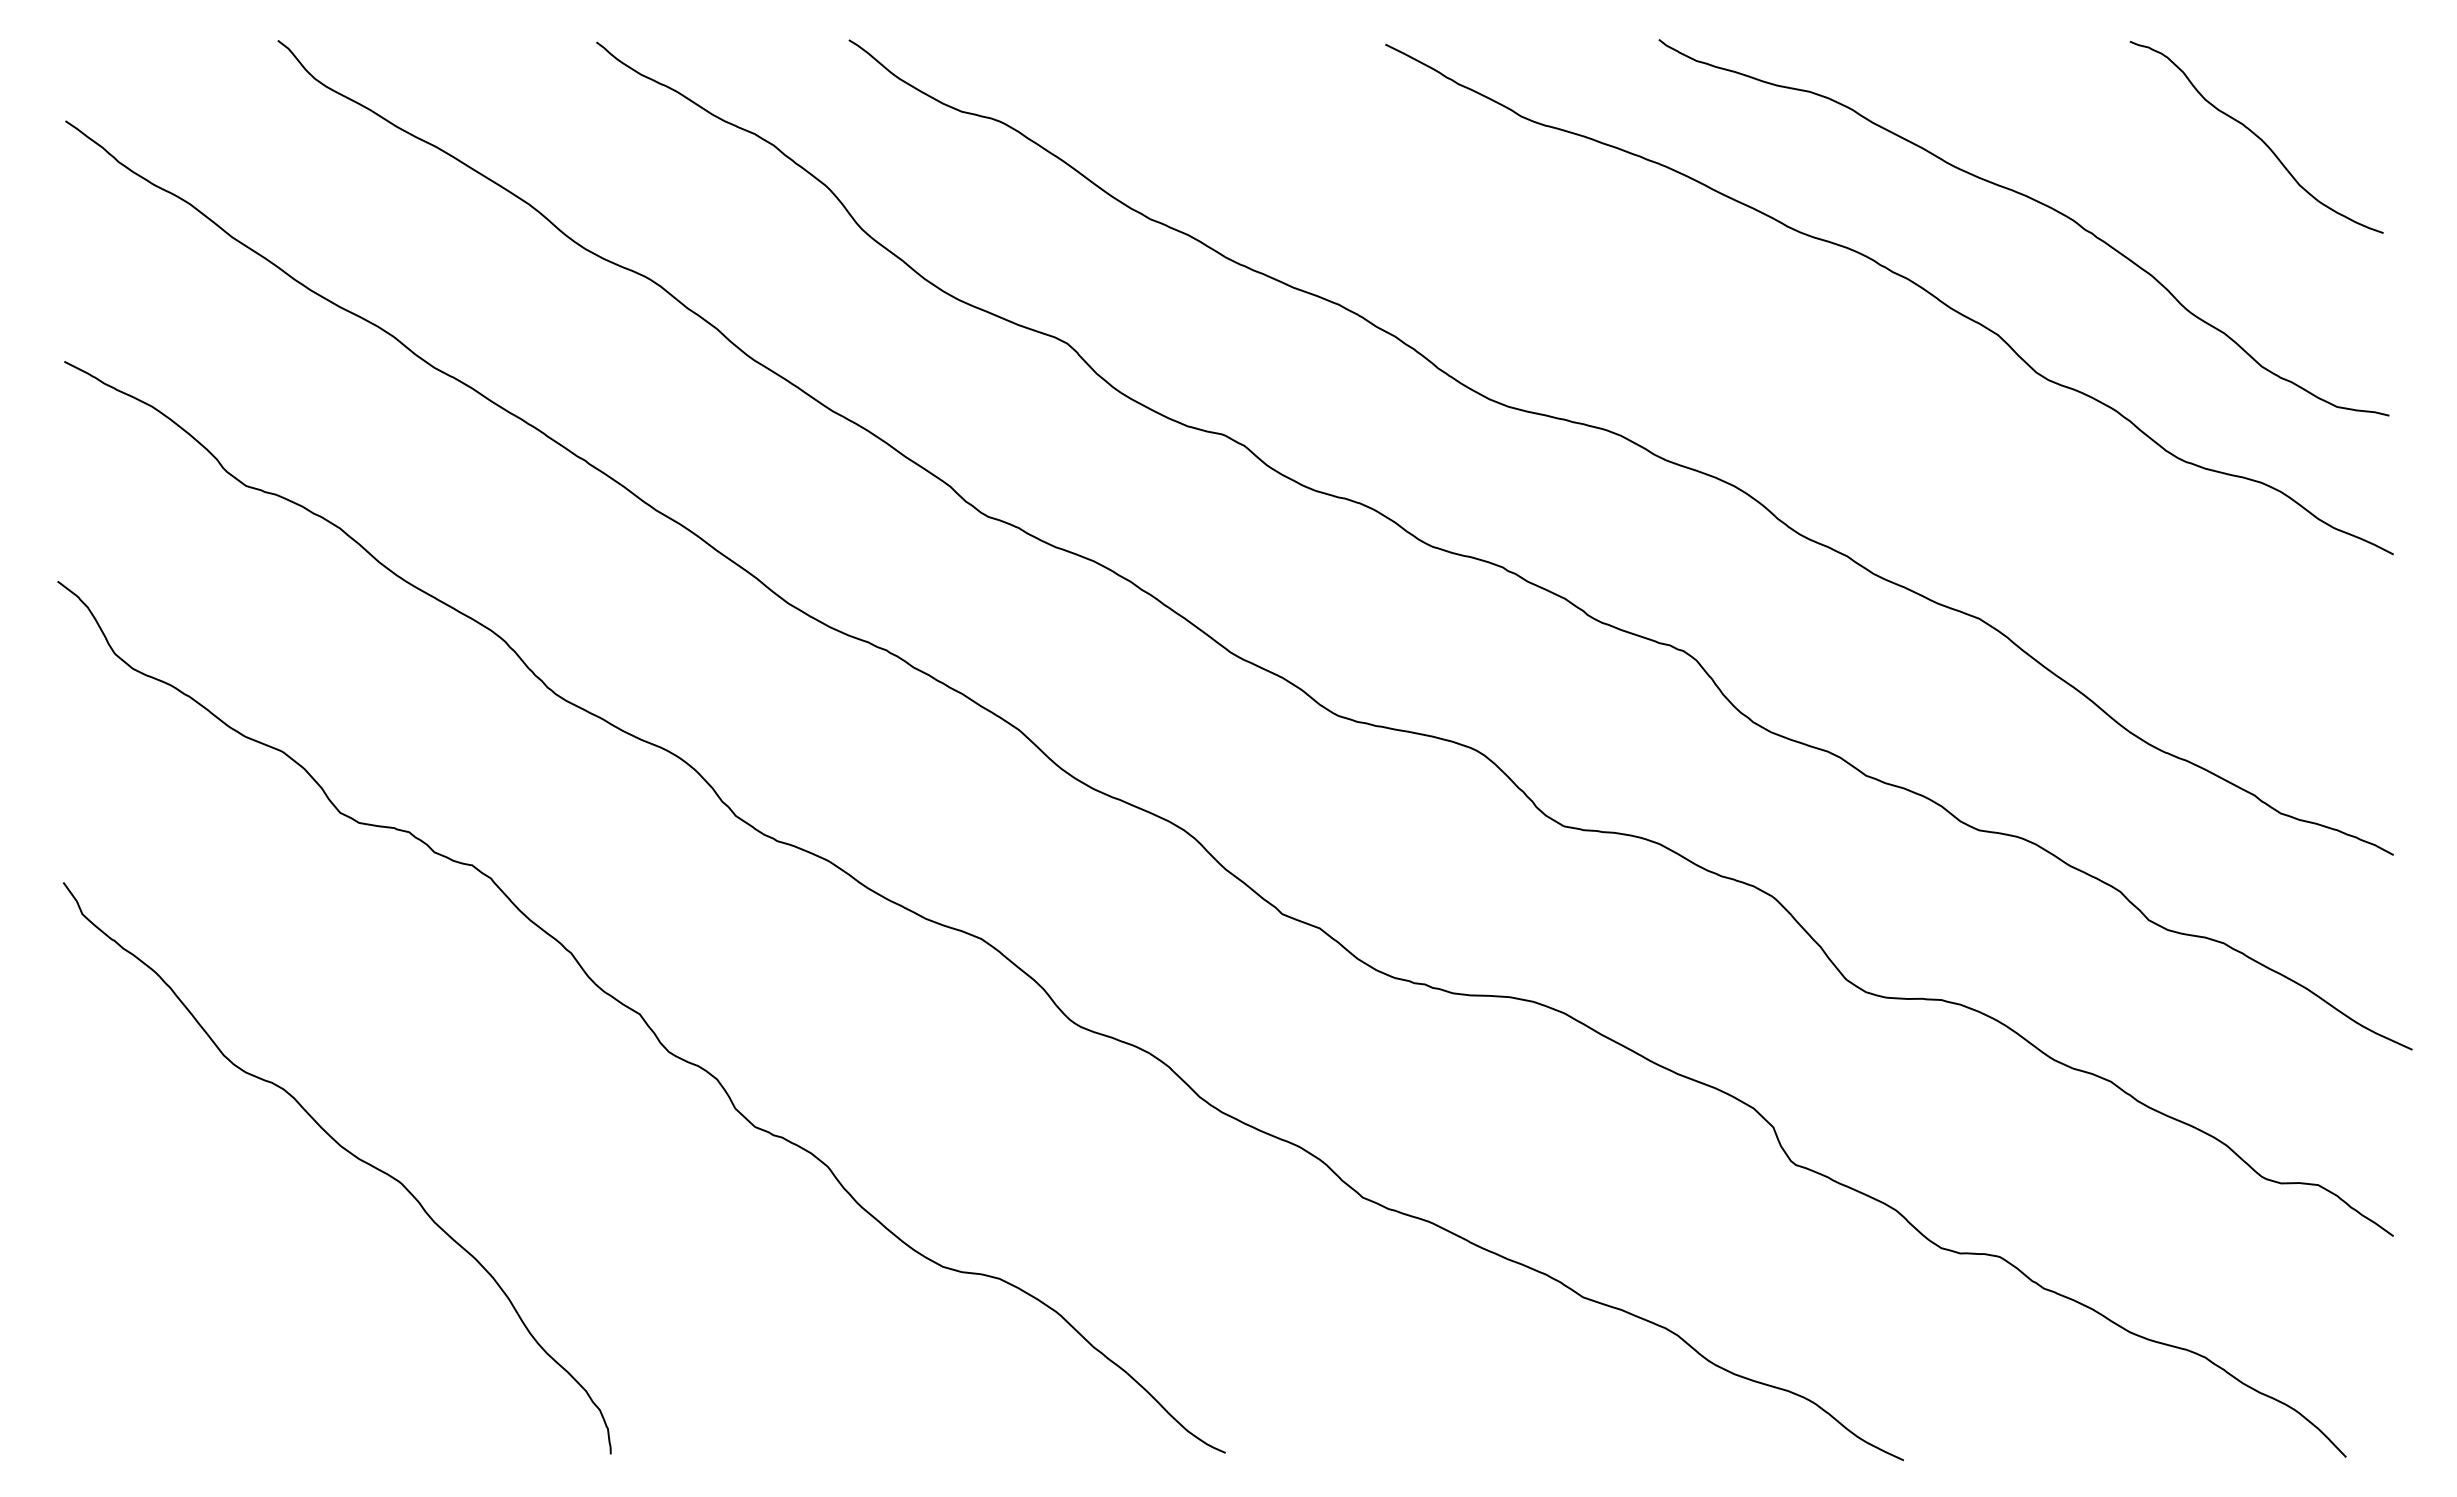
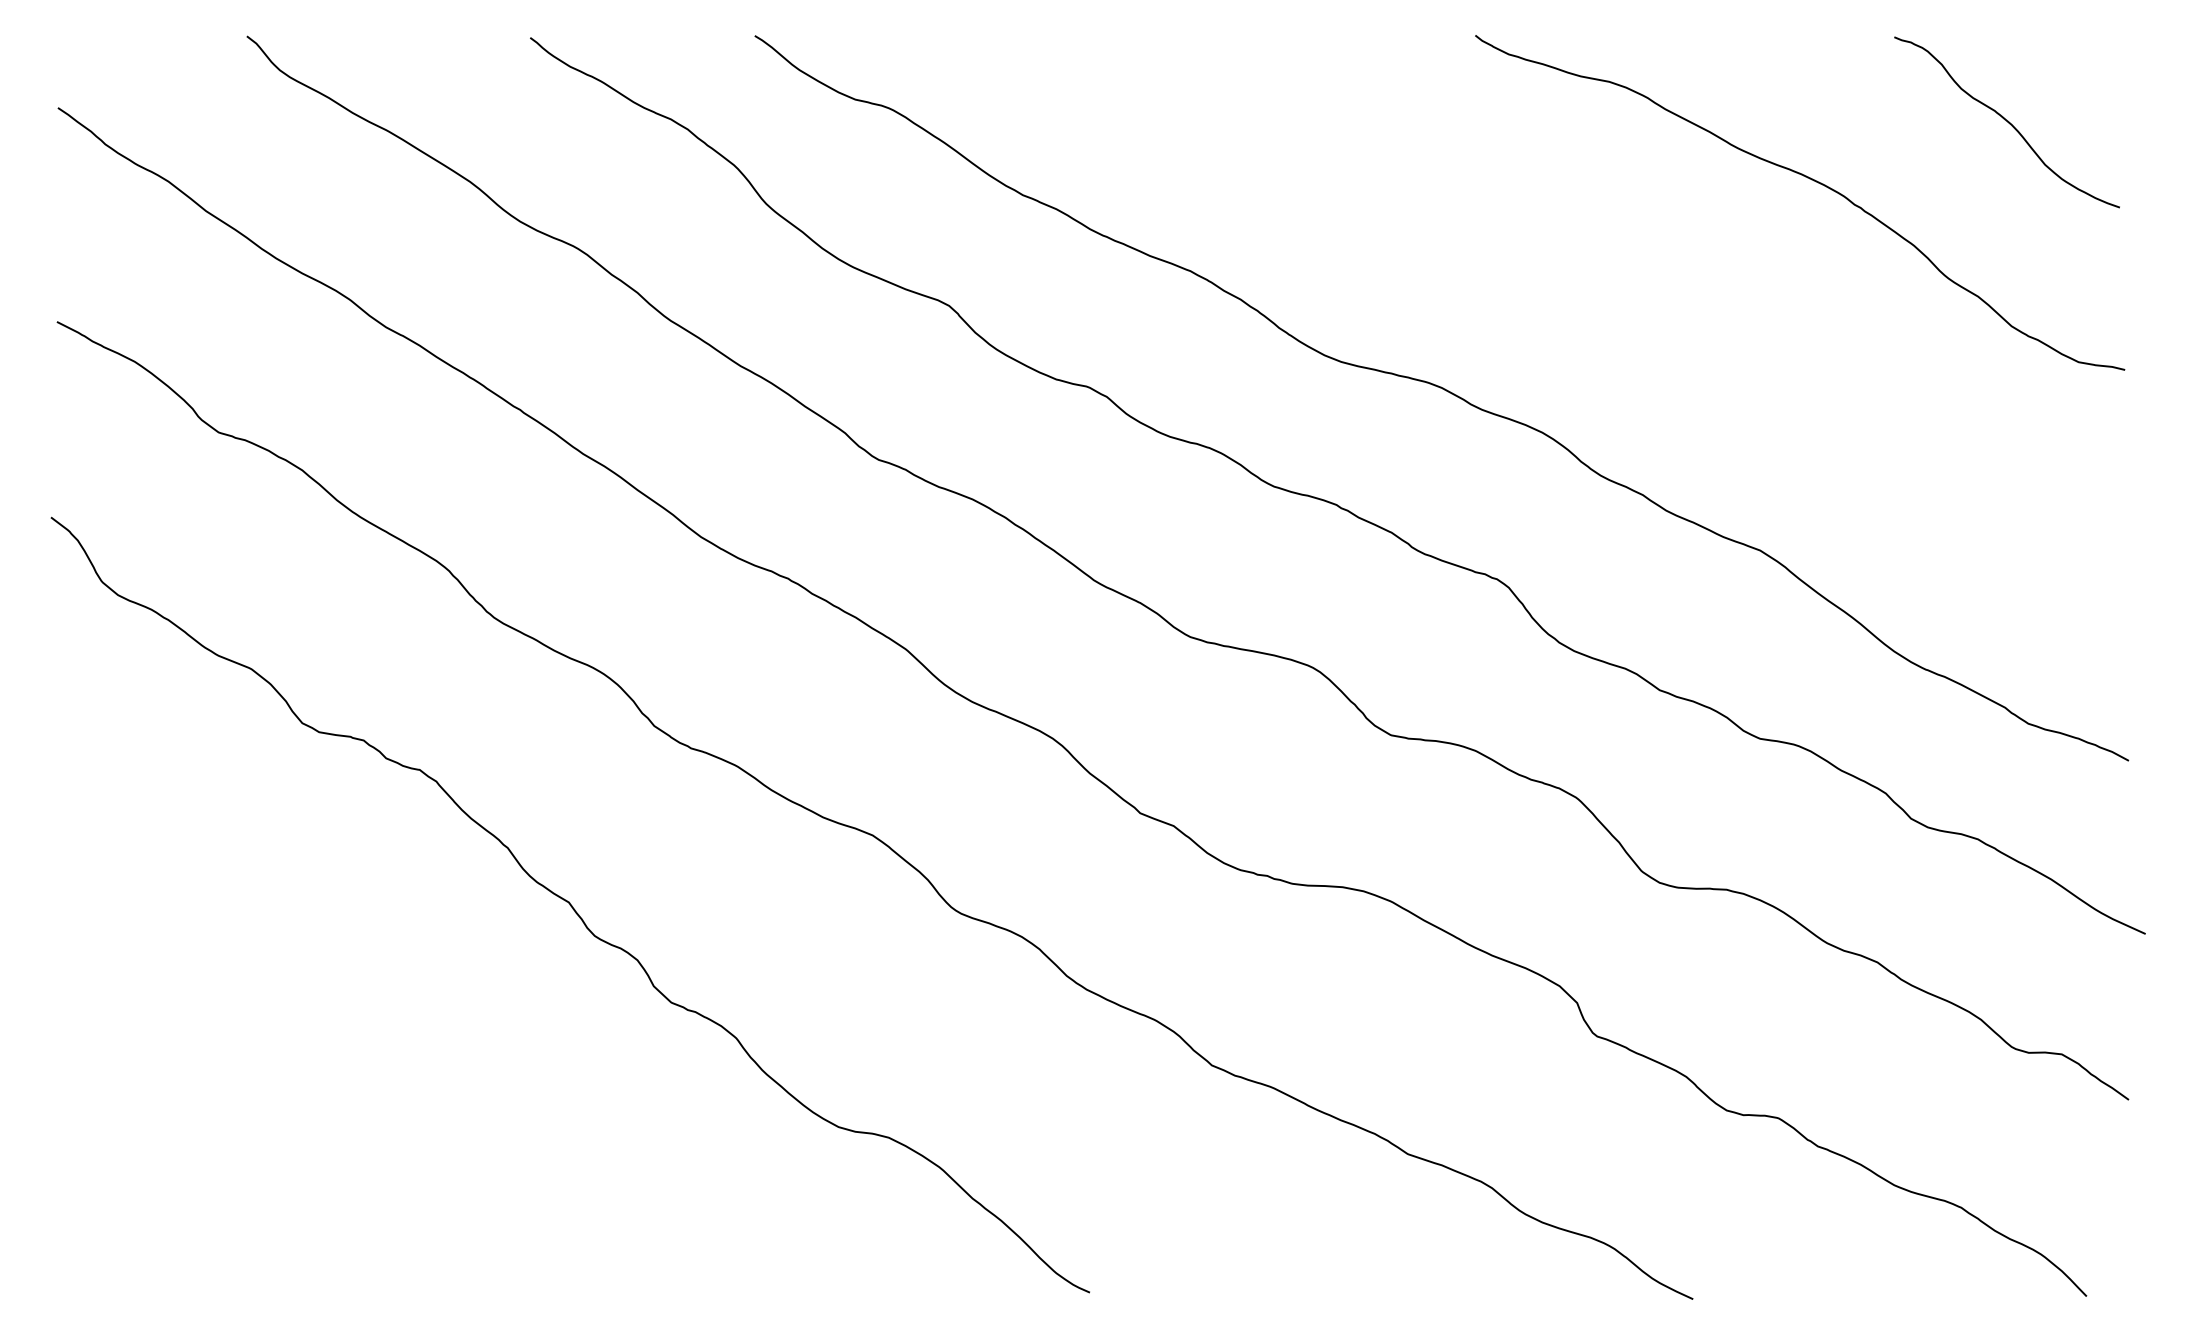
curve: (1901, 277) -> (1691, 247), removed
curve: (350, 1154) -> (311, 1027), removed

